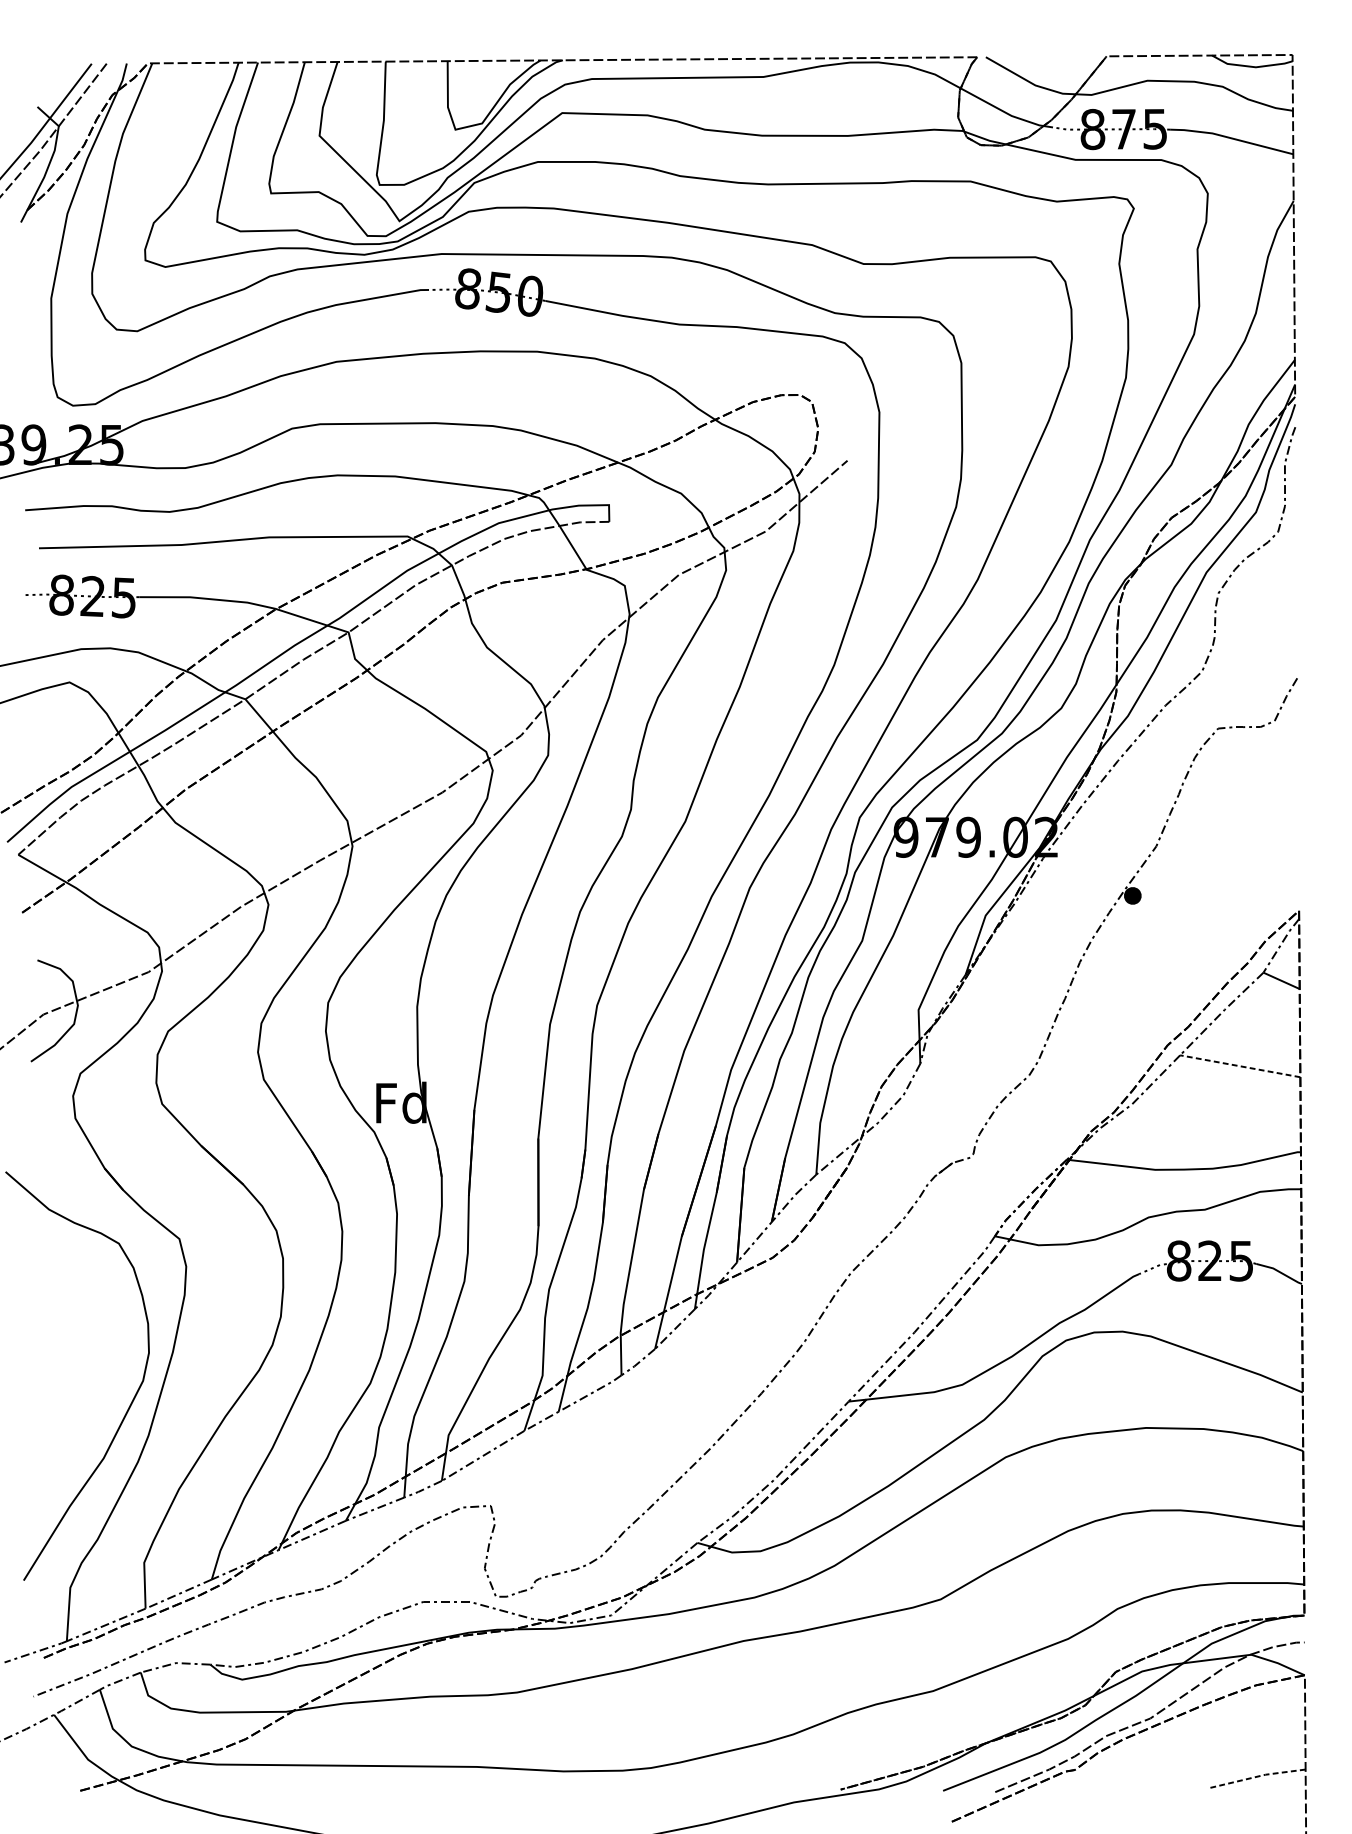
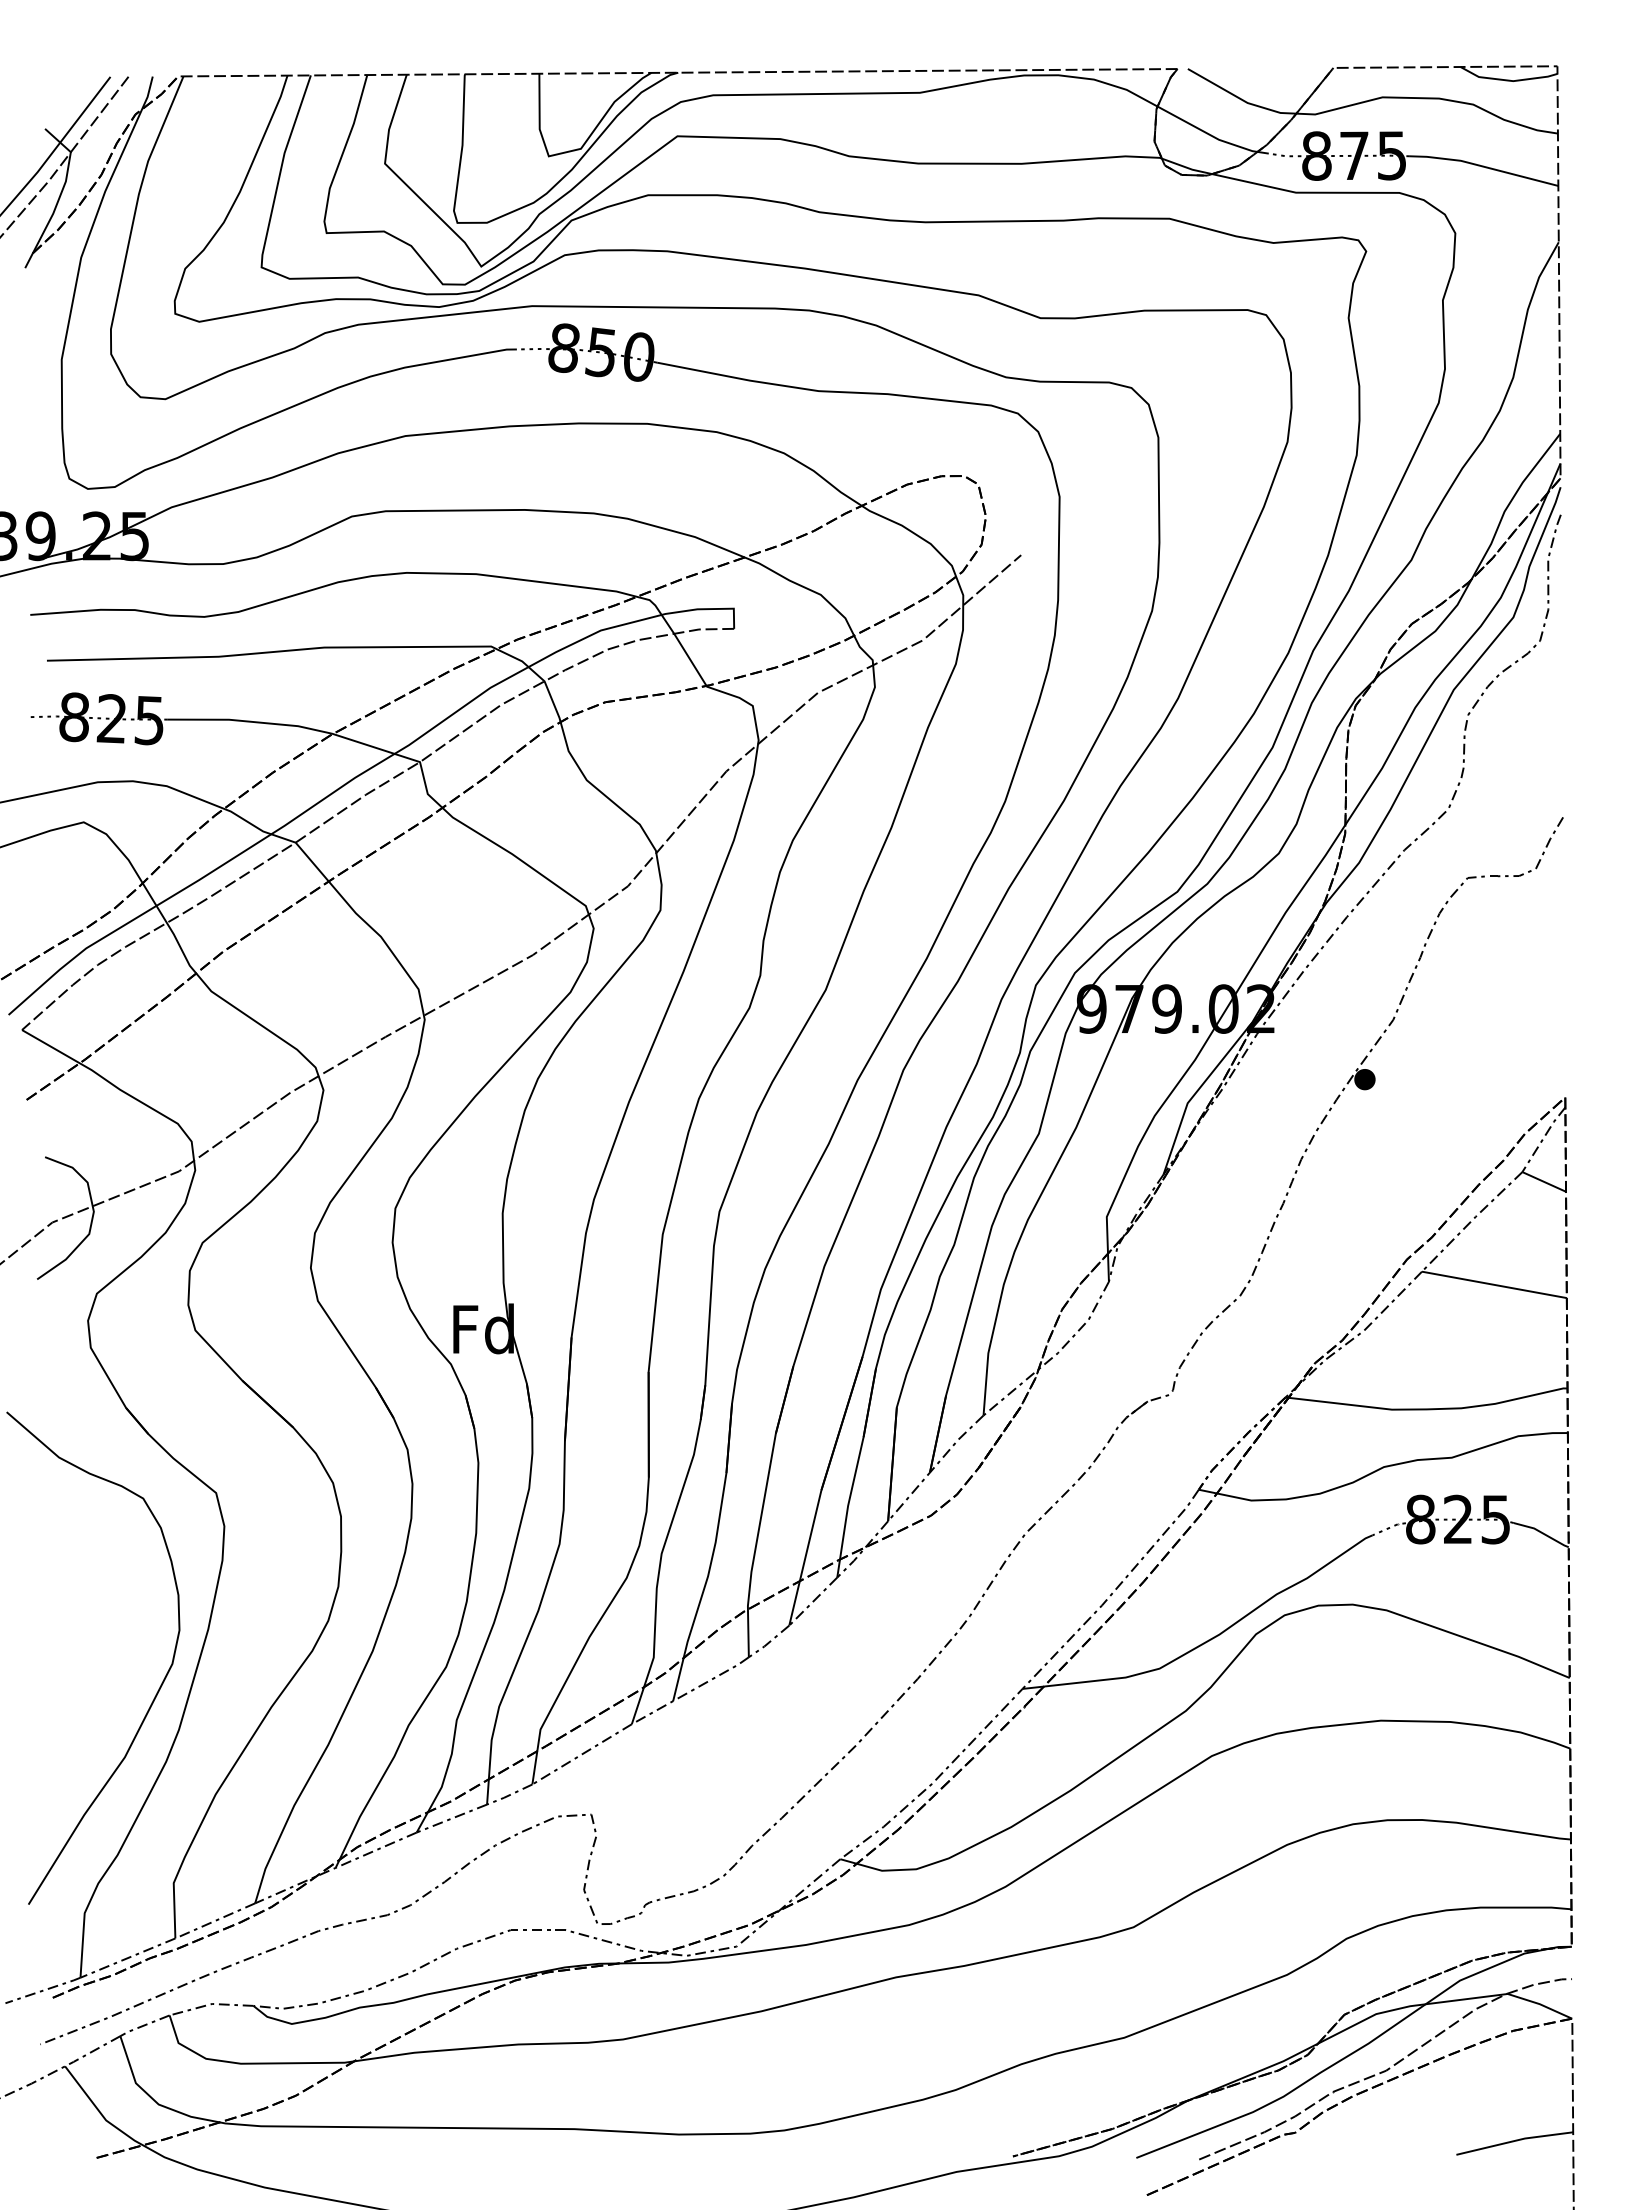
line: (1240, 1065) -> (1494, 1284), dashed -> solid
line: (1256, 1777) -> (1514, 2141), dashed -> solid

